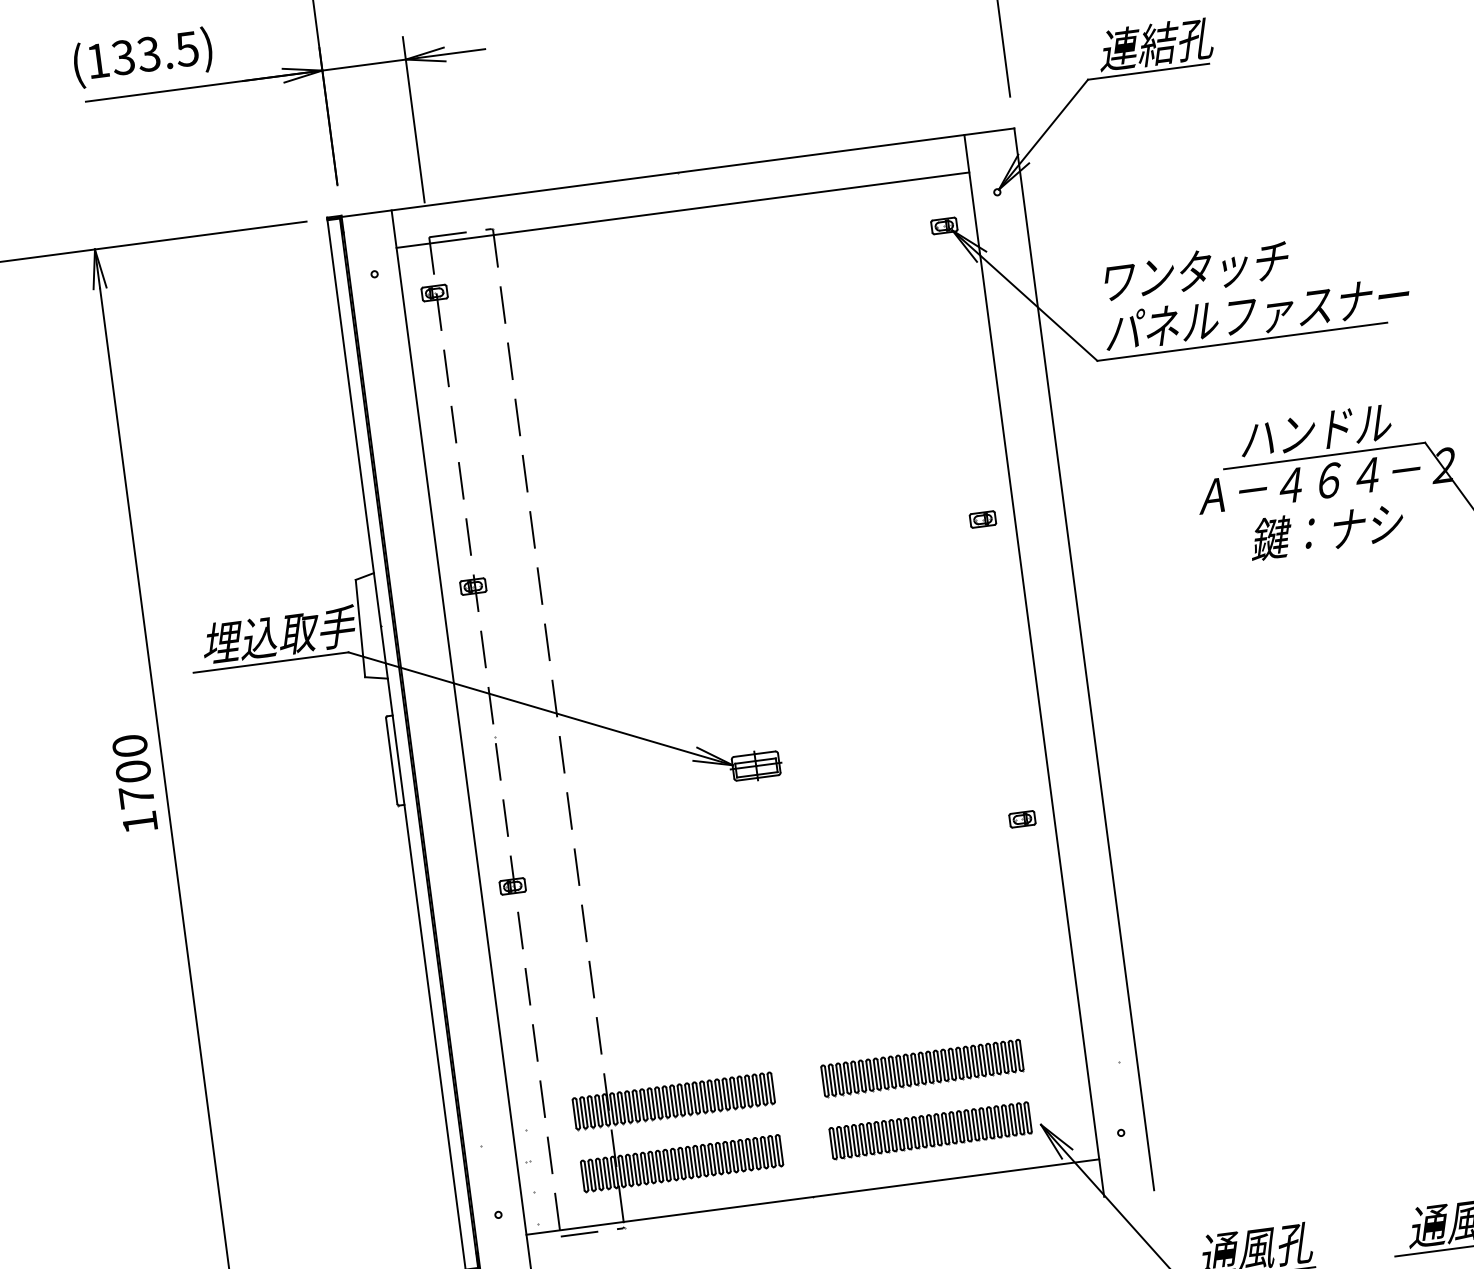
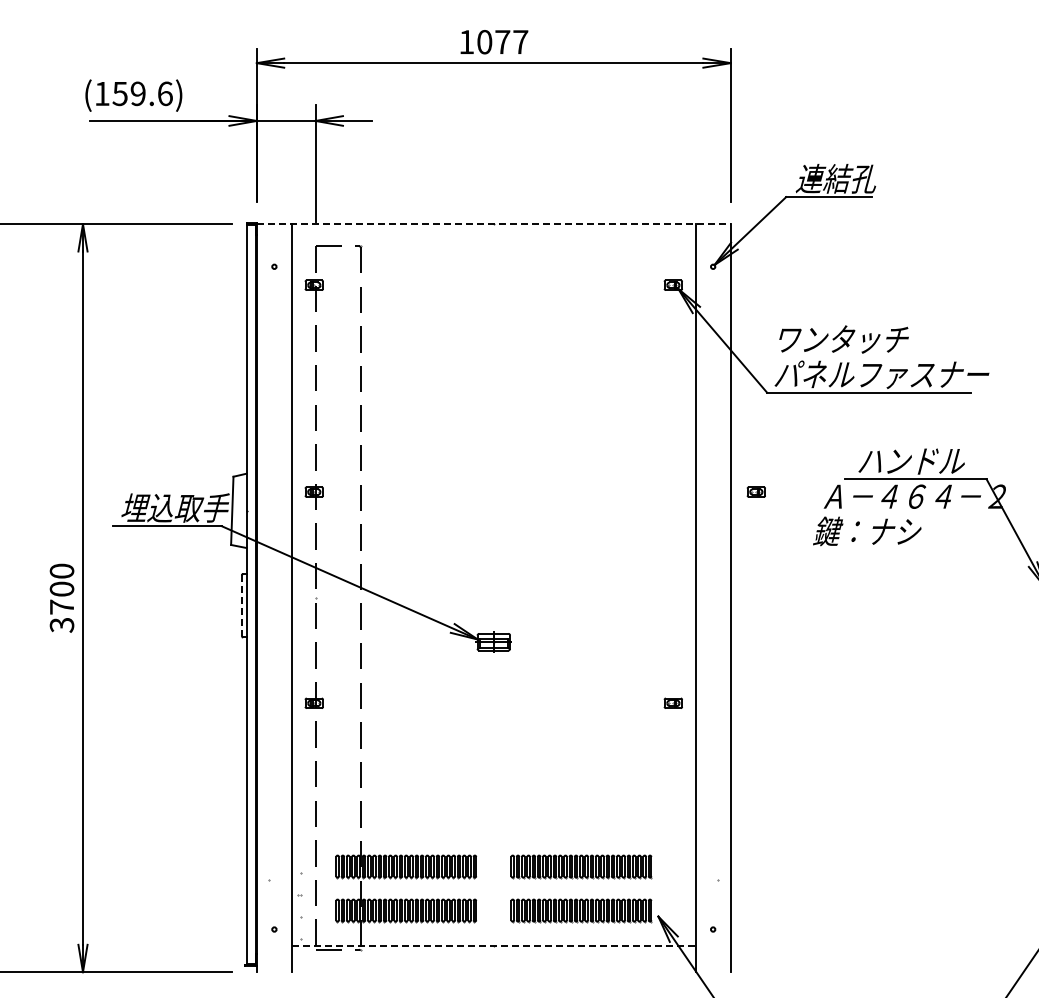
text: (154, 52) -> (142, 93), (133.5) -> (159.6)
line: (677, 173) -> (493, 224), solid -> dashed
line: (682, 210) -> (493, 250), removed
part: (981, 518) -> (755, 491), moved
text: (1326, 531) -> (867, 531), moved
line: (391, 762) -> (241, 606), solid -> dashed
text: (139, 823) -> (61, 625), 1700 -> 3700
line: (812, 1196) -> (493, 945), solid -> dashed

